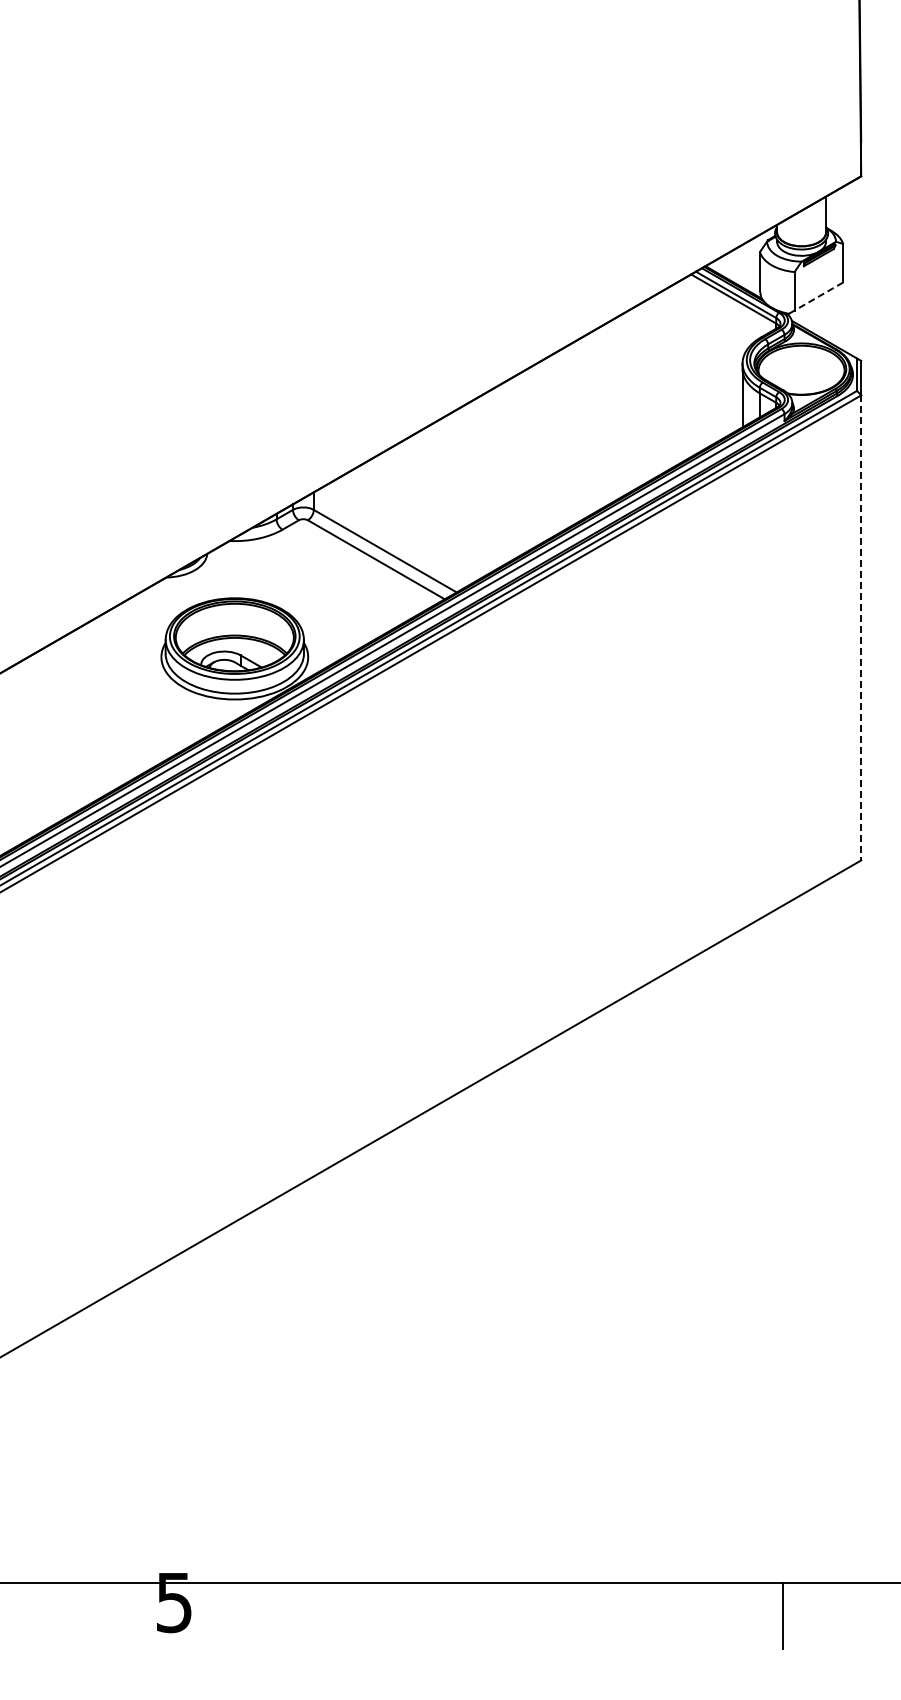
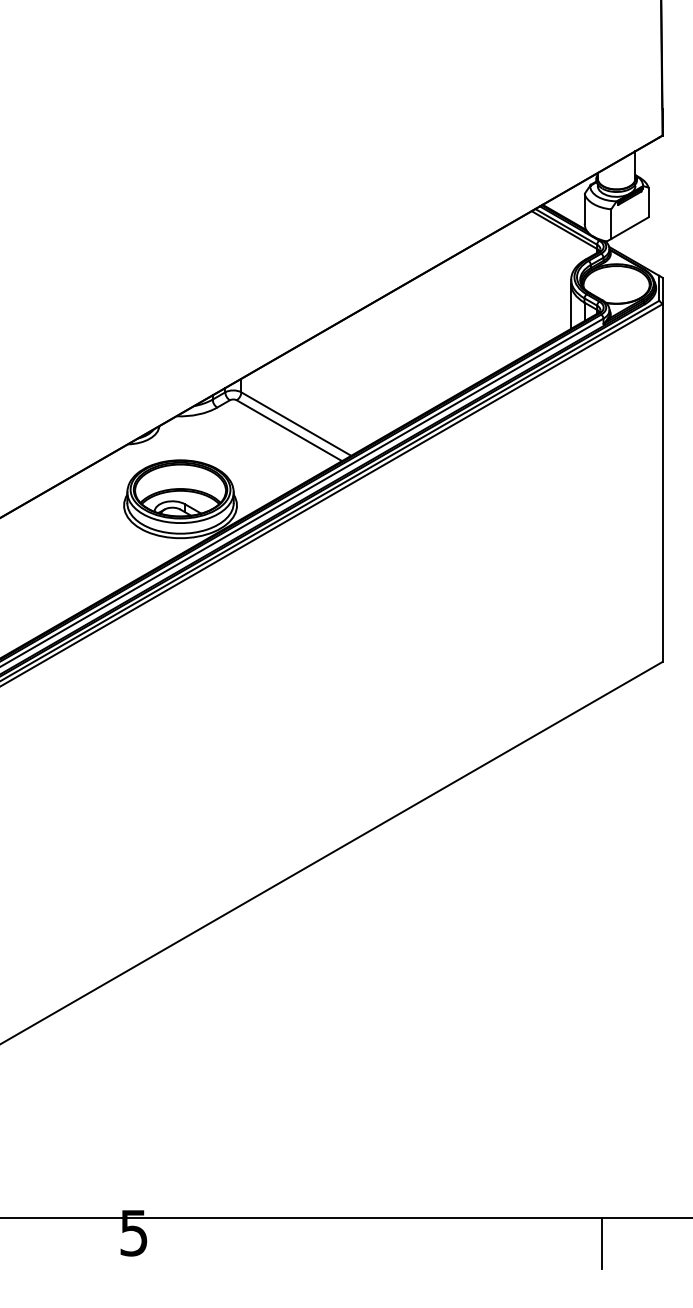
line: (818, 296) -> (629, 228), dashed -> solid
line: (861, 627) -> (662, 482), dashed -> solid

